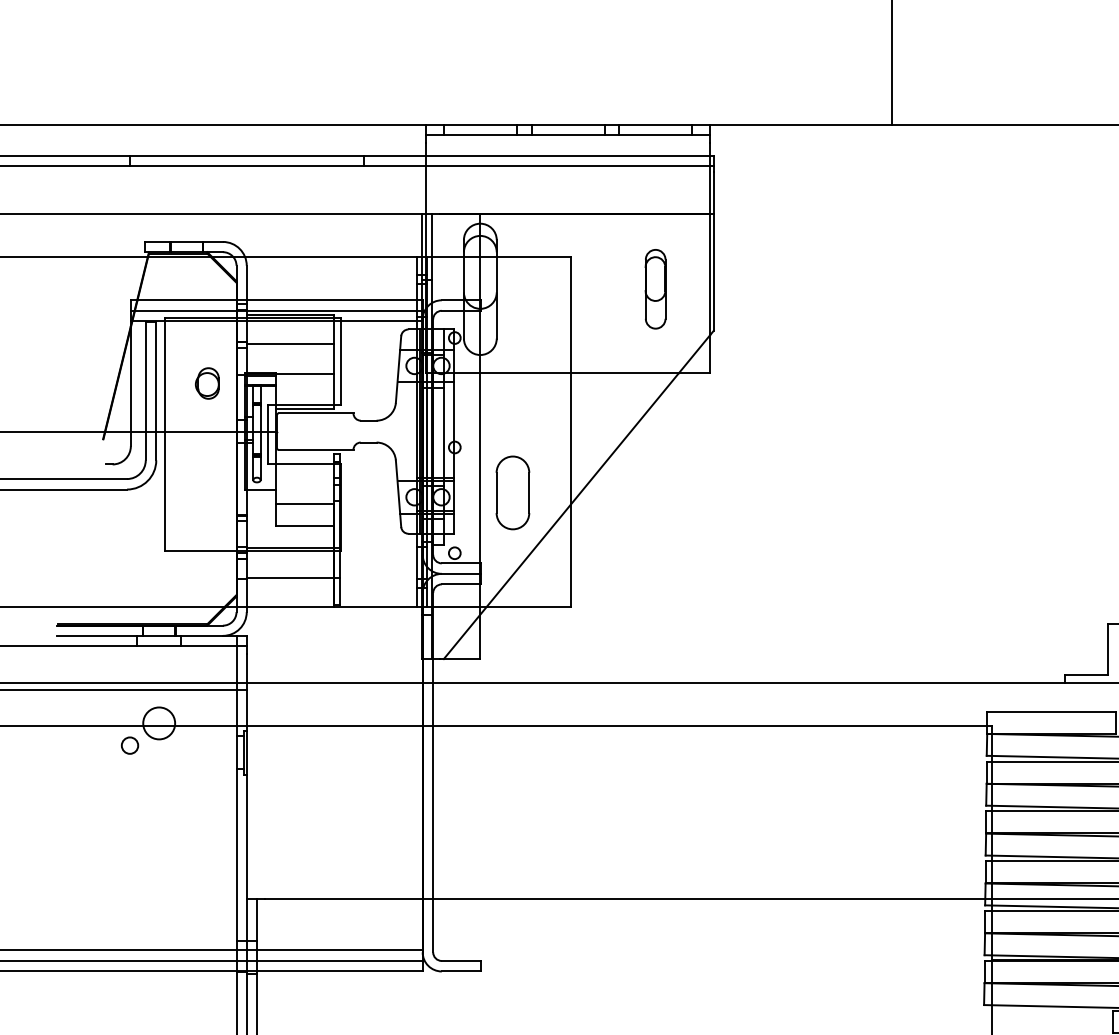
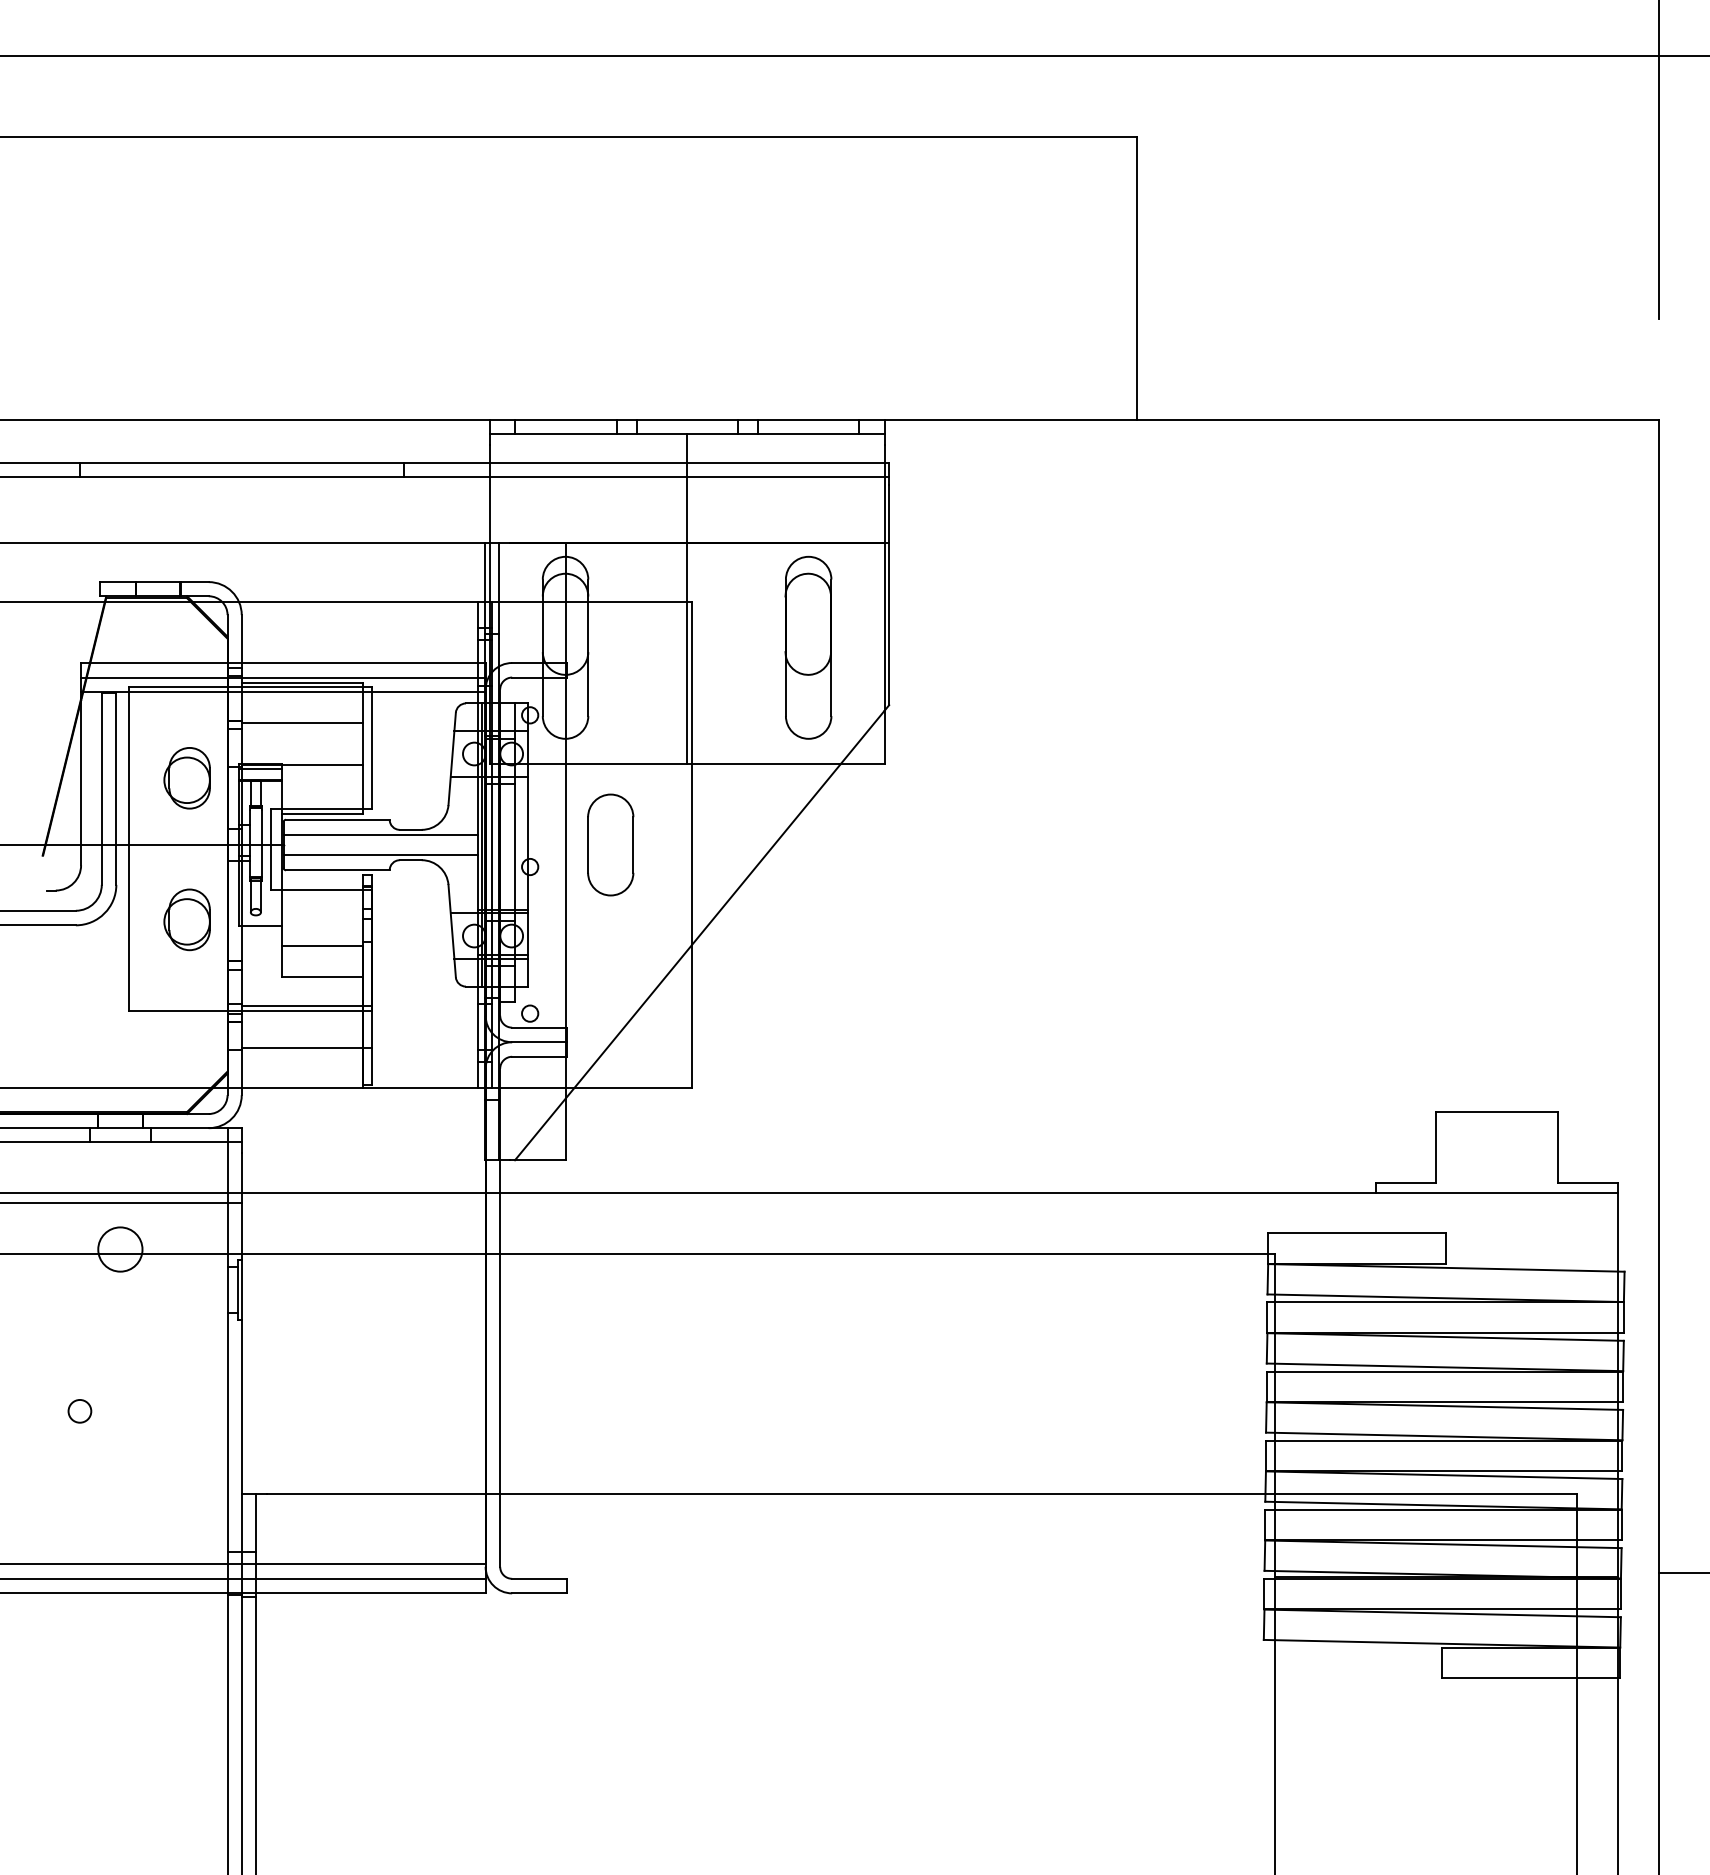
line: (568, 254) -> (687, 599), added
part: (655, 289) -> (808, 647), size x1.67
part: (206, 383) -> (186, 778), size x1.43
line: (346, 424) -> (380, 834), added
line: (346, 439) -> (380, 855), added
part: (206, 485) -> (186, 919), added
part: (512, 492) -> (610, 844), moved
circle: (129, 745) -> (79, 1411), moved

